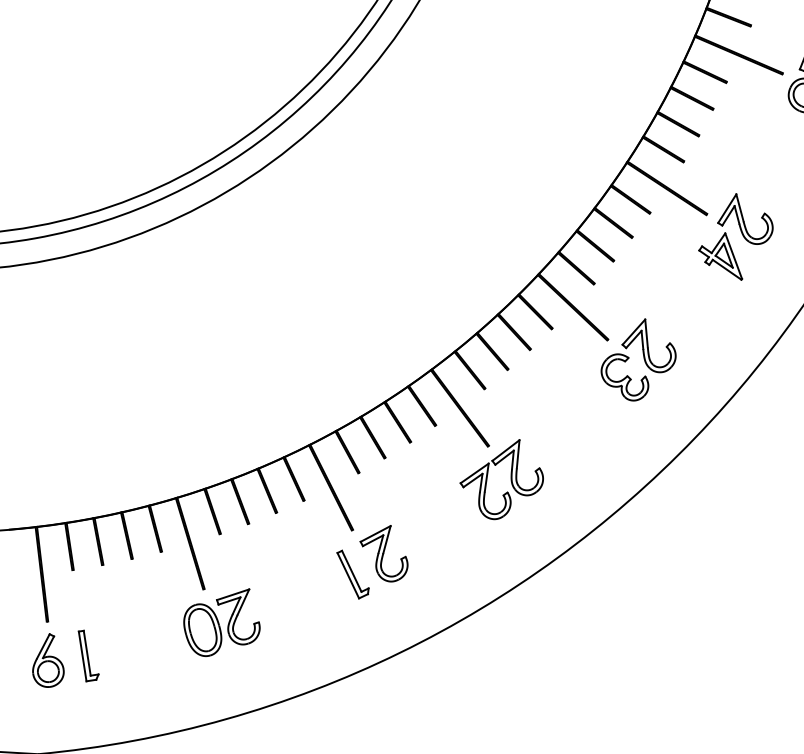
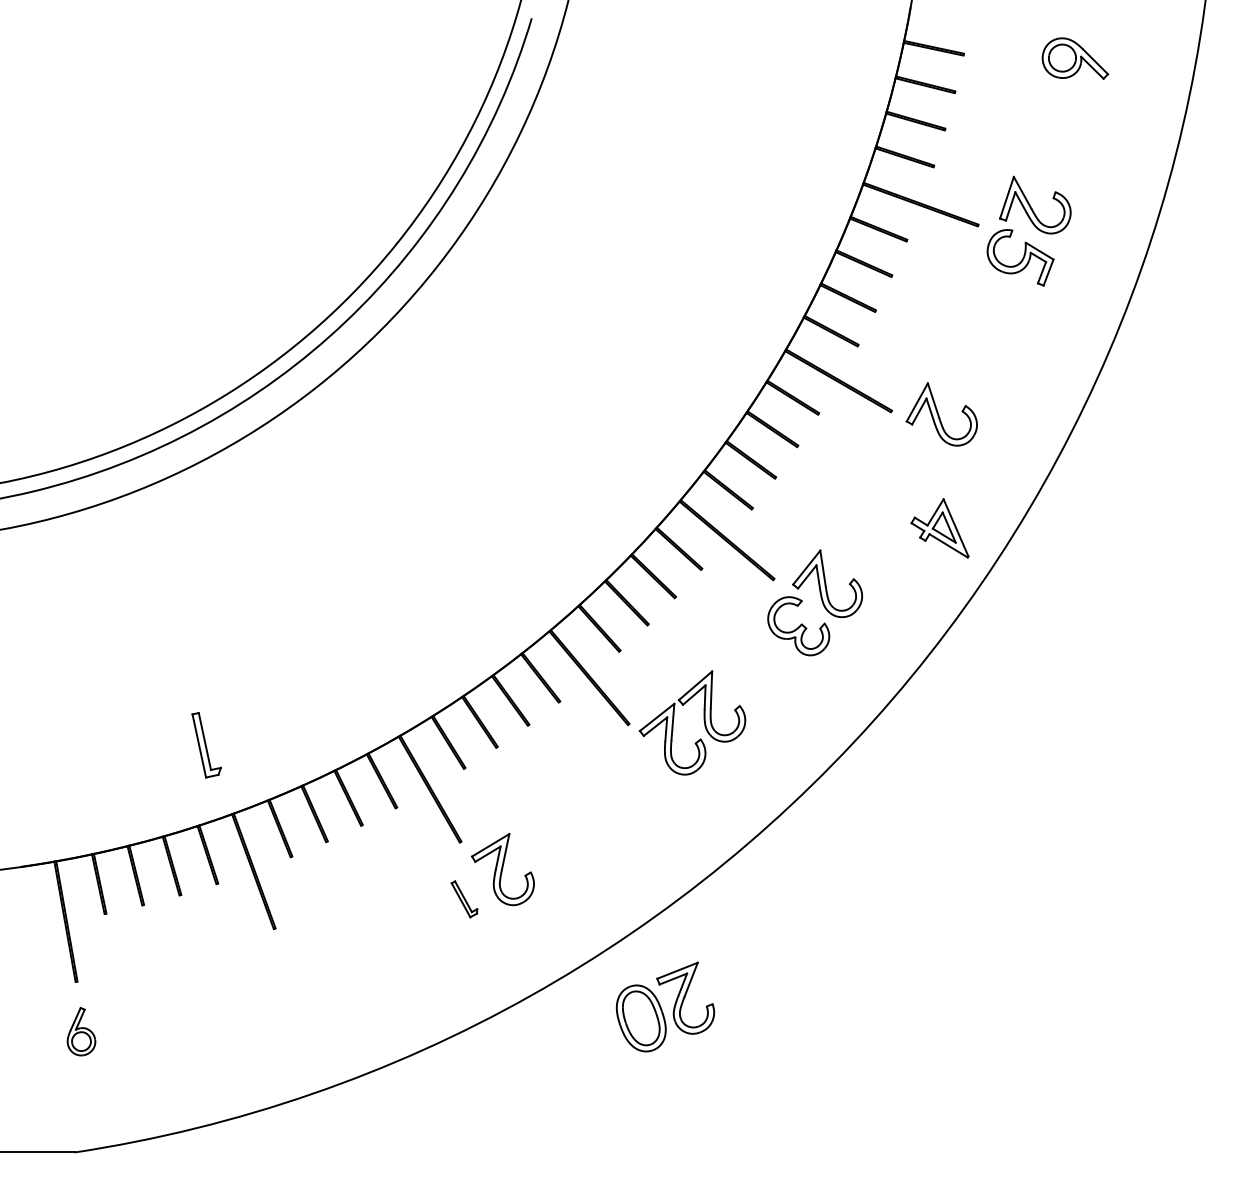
part: (720, 255) -> (939, 528), moved
part: (510, 477) -> (703, 720), moved
part: (352, 574) -> (464, 899), size x0.6
part: (222, 622) -> (665, 1006), moved
part: (88, 656) -> (206, 745), moved
part: (49, 660) -> (81, 1031), size x0.7

